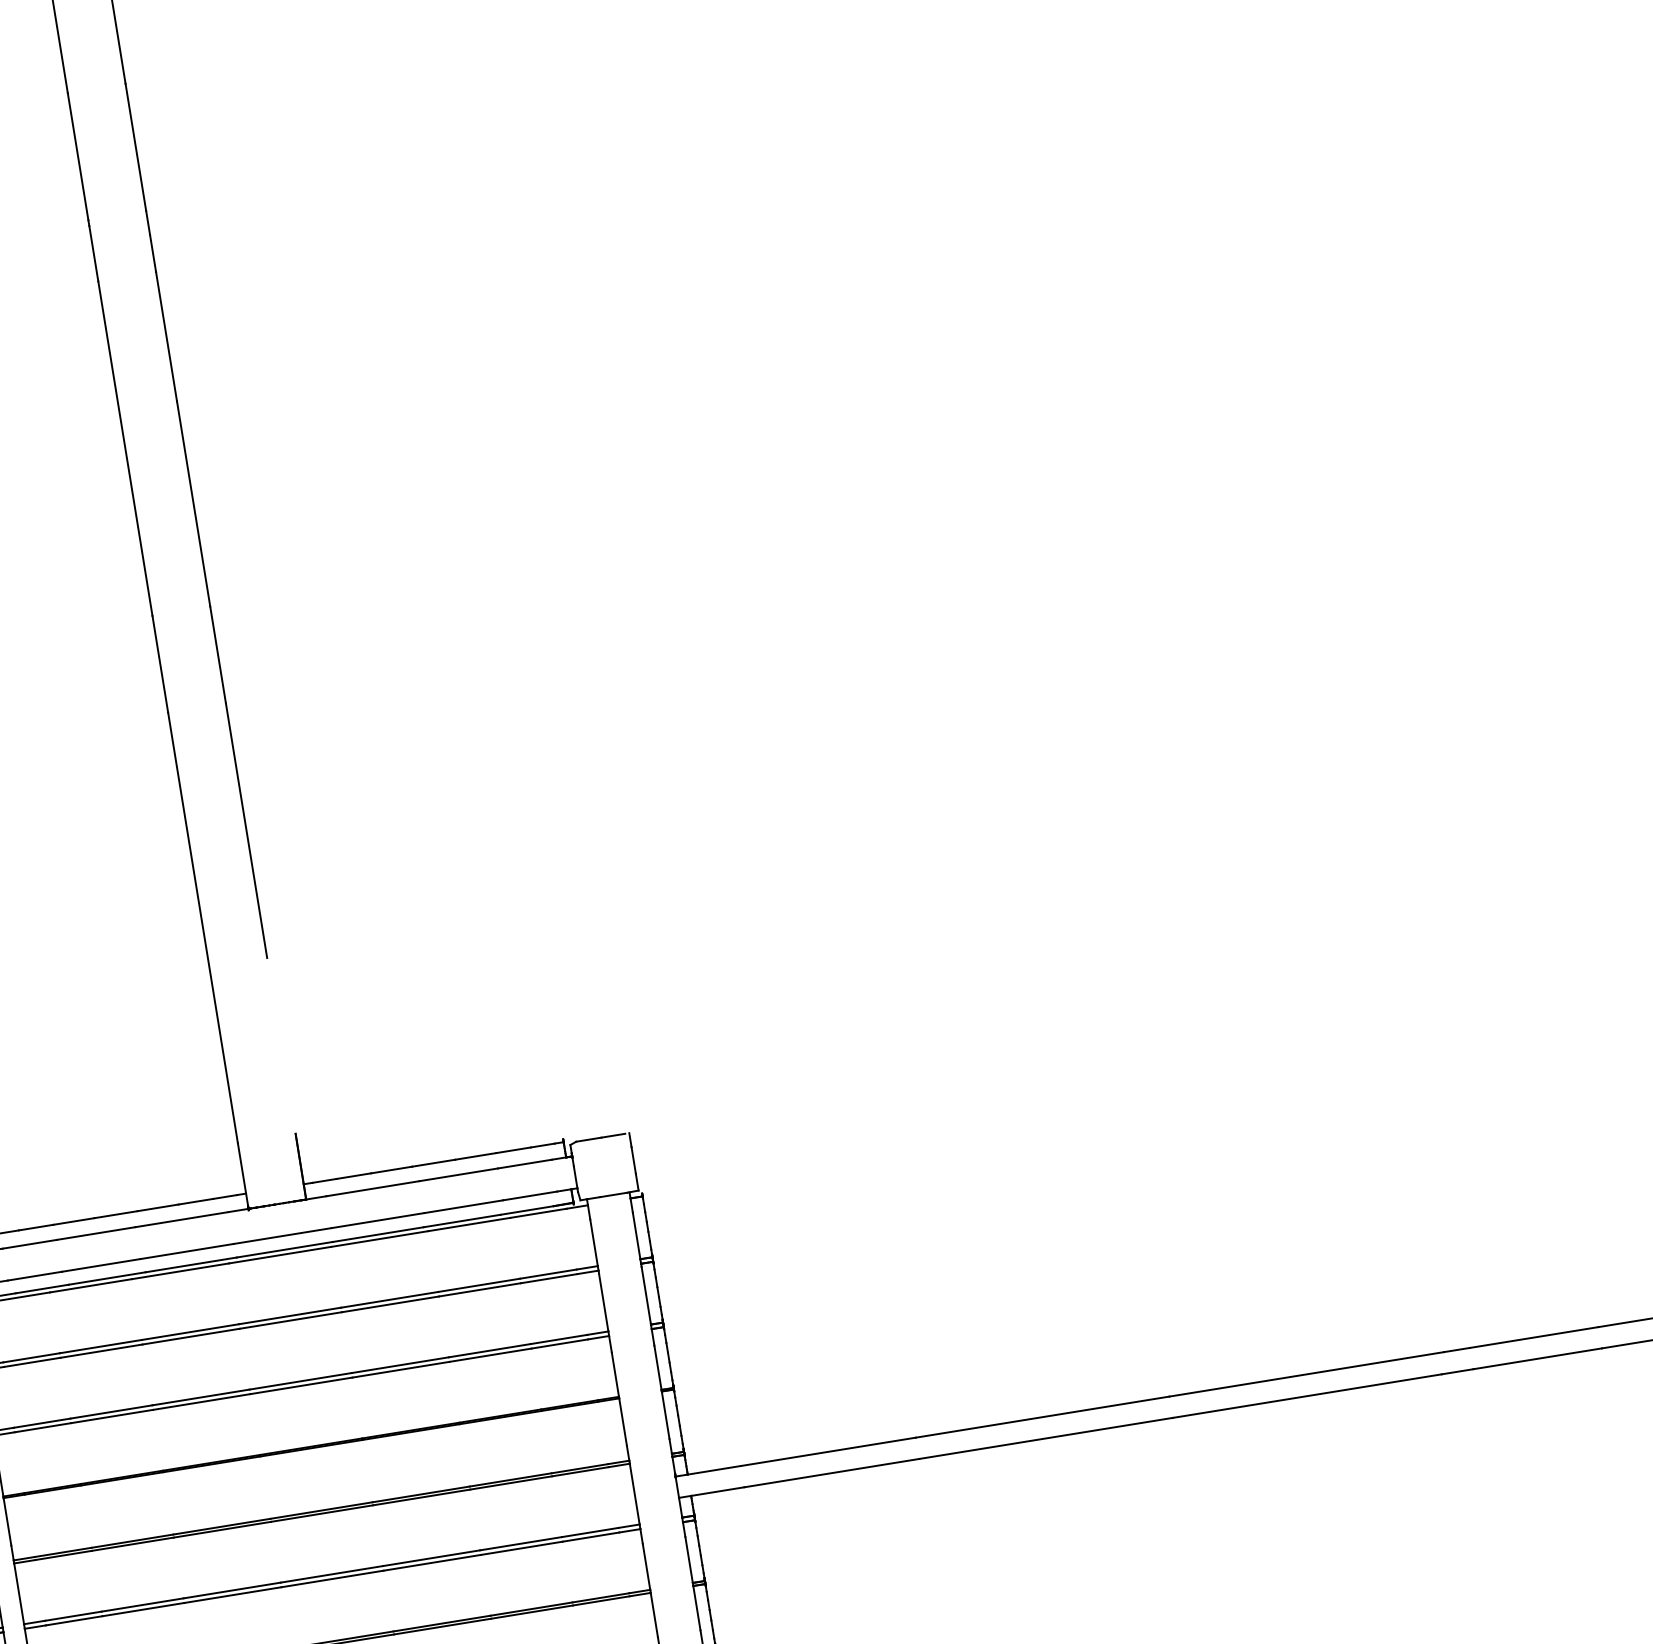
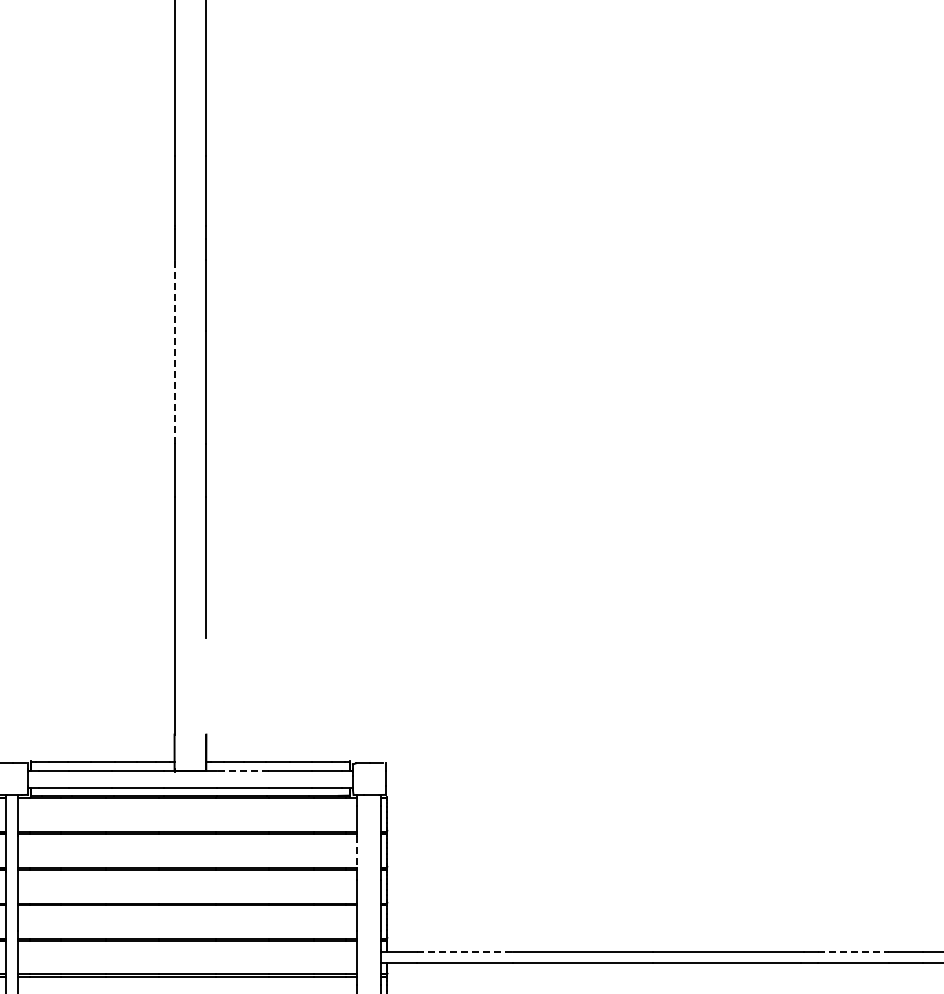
line: (125, 447) -> (174, 351), solid -> dashed
line: (373, 1188) -> (243, 770), solid -> dashed
line: (604, 1303) -> (357, 852), solid -> dashed
line: (1535, 1337) -> (854, 951), solid -> dashed
line: (829, 1451) -> (465, 951), solid -> dashed

